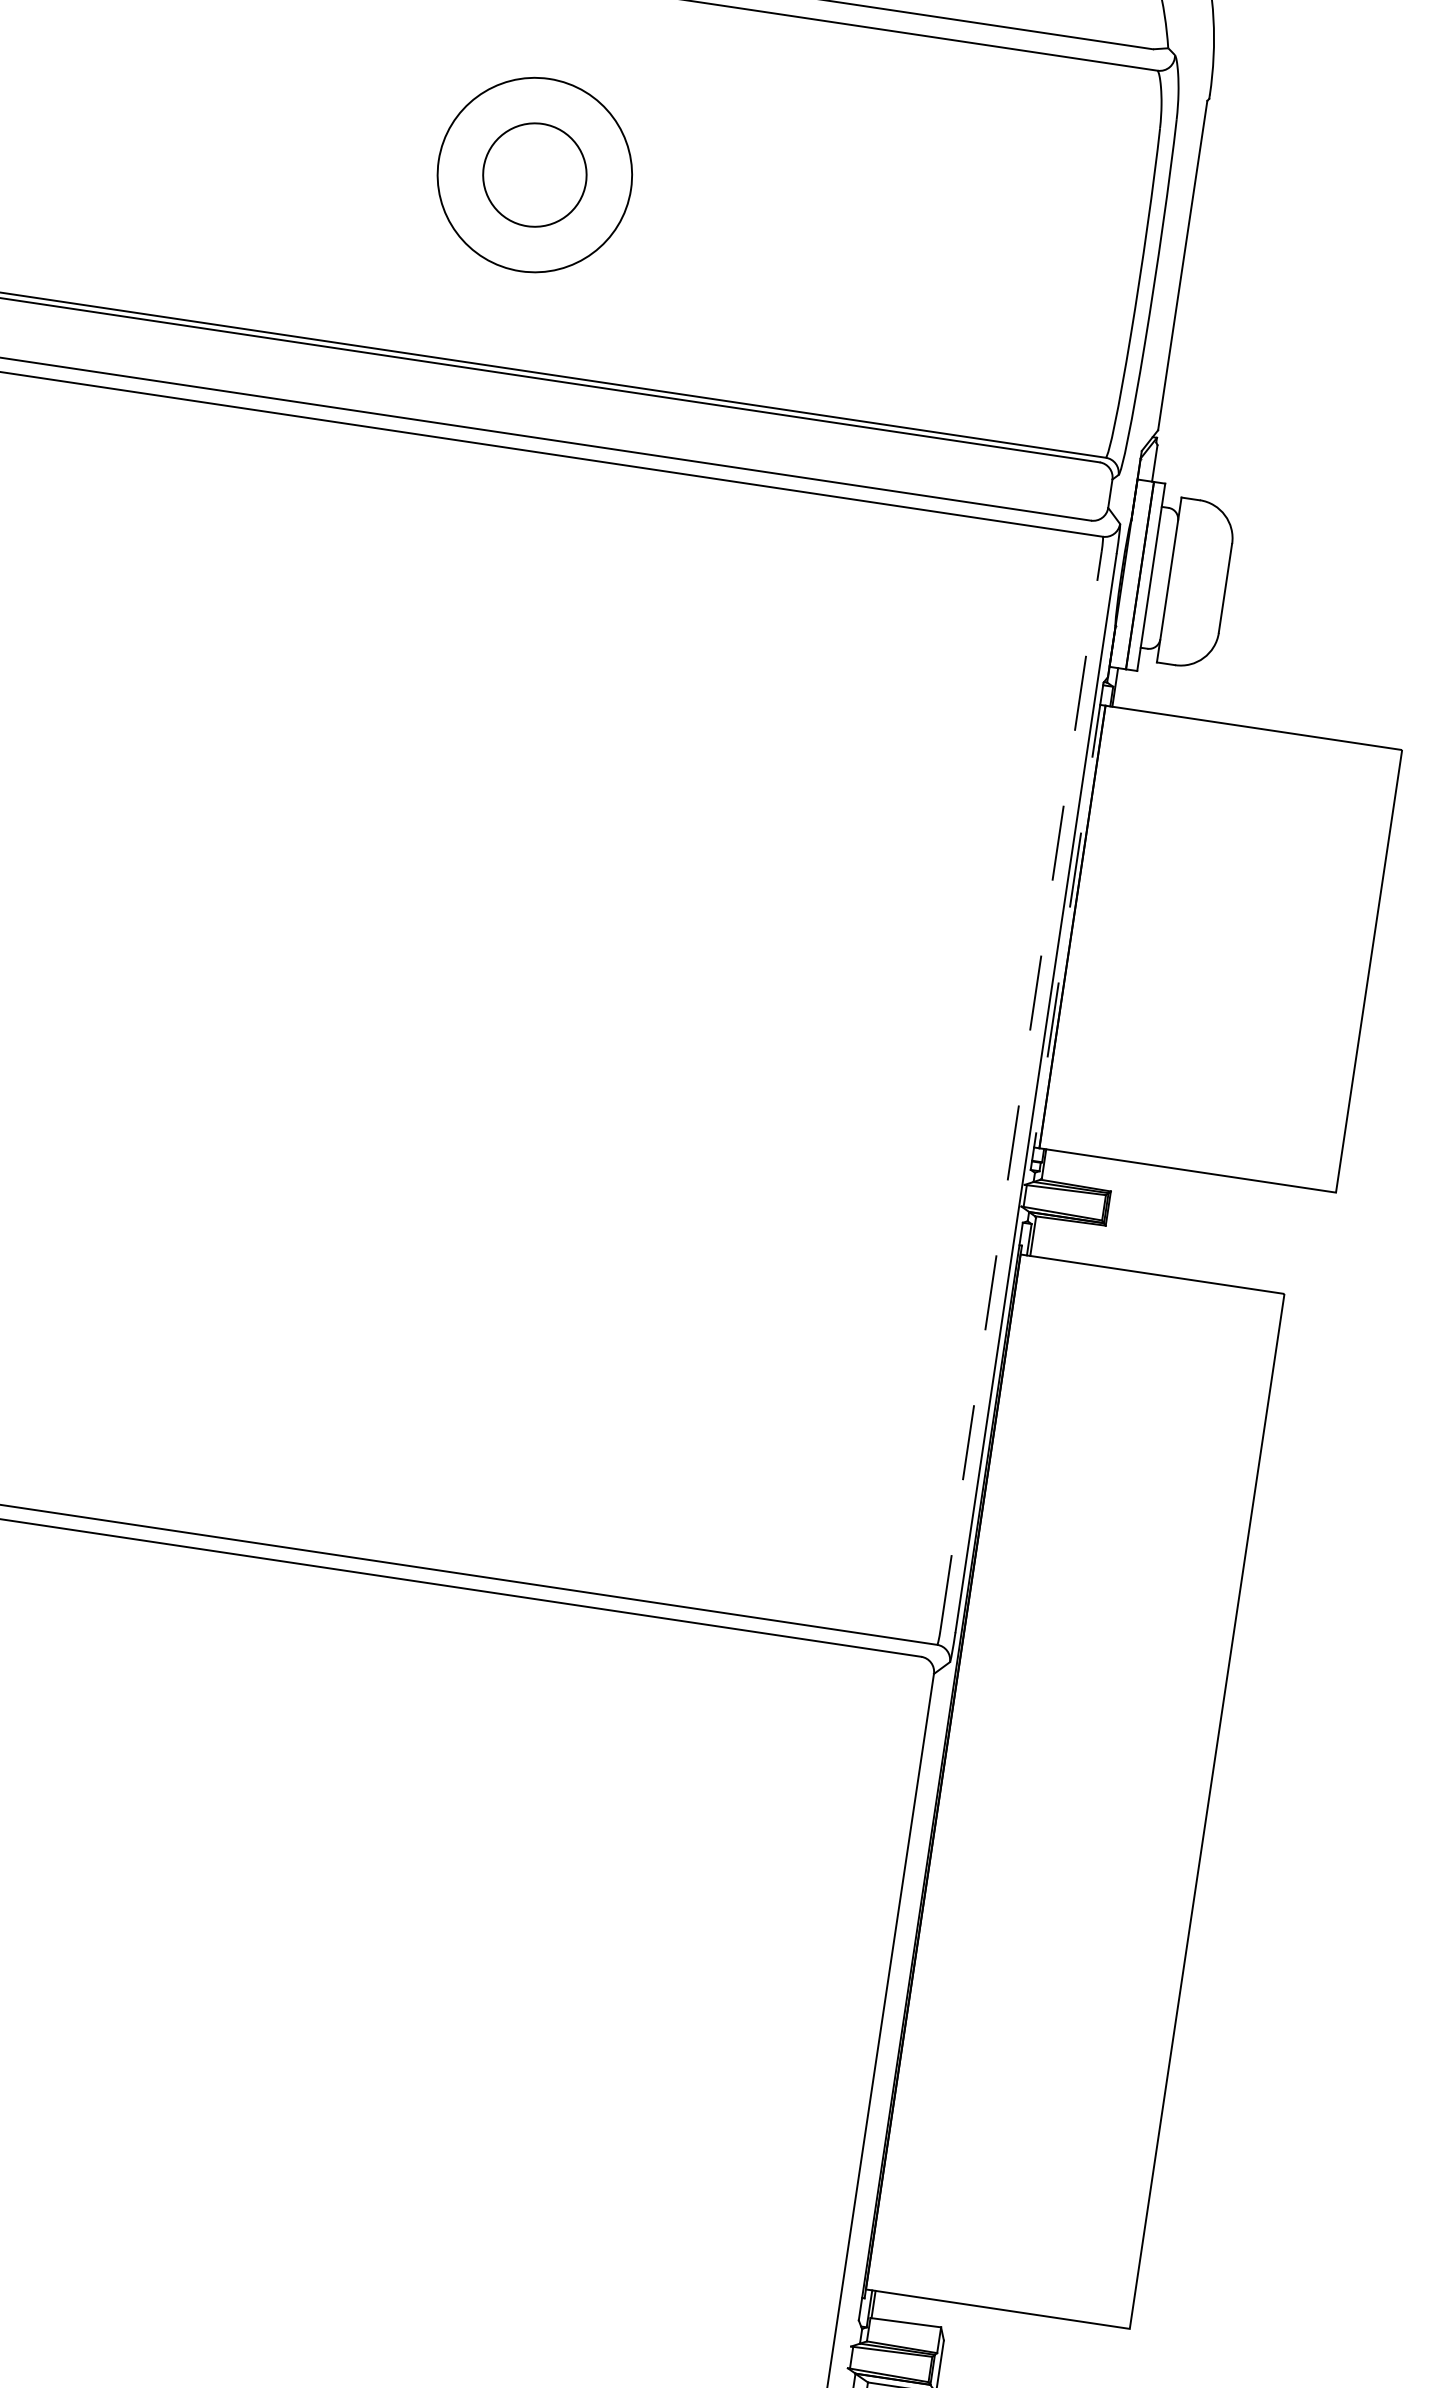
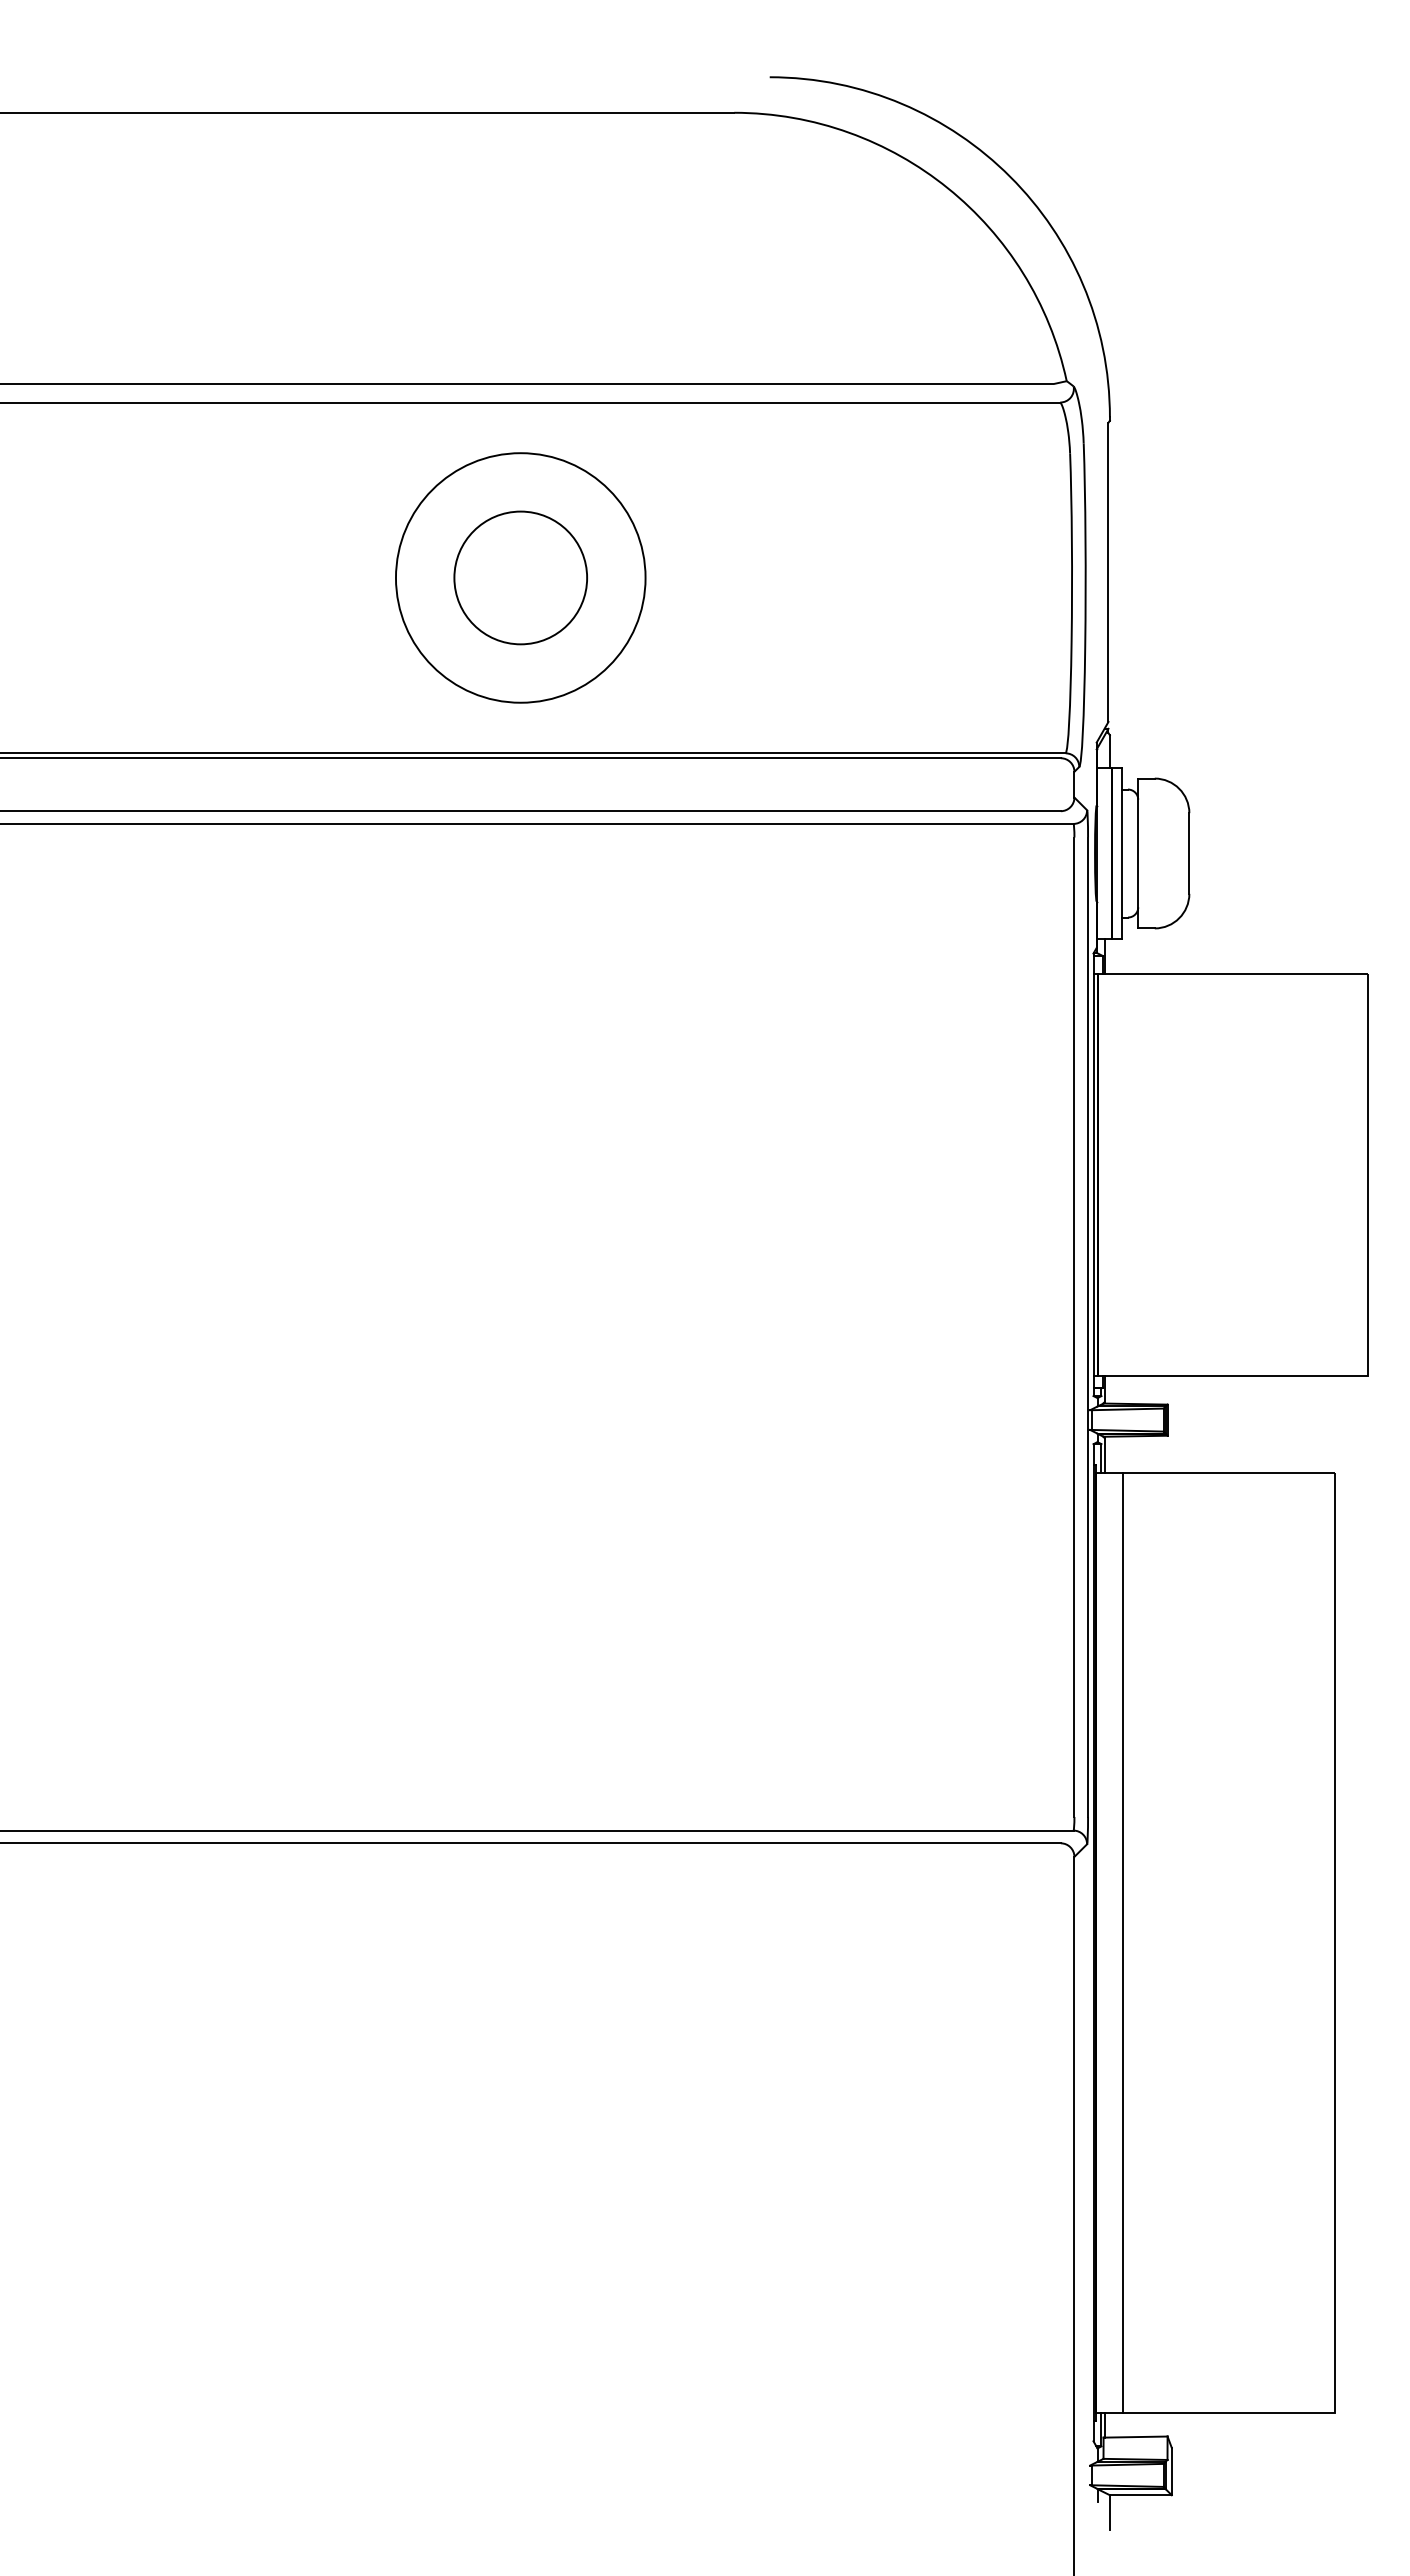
circle: (534, 174) -> (520, 577), size x1.43
circle: (534, 174) -> (520, 577), size x1.43
line: (1067, 927) -> (1093, 1175), dashed -> solid
line: (1021, 1091) -> (1074, 1327), dashed -> solid
line: (973, 1776) -> (1123, 1942), added

